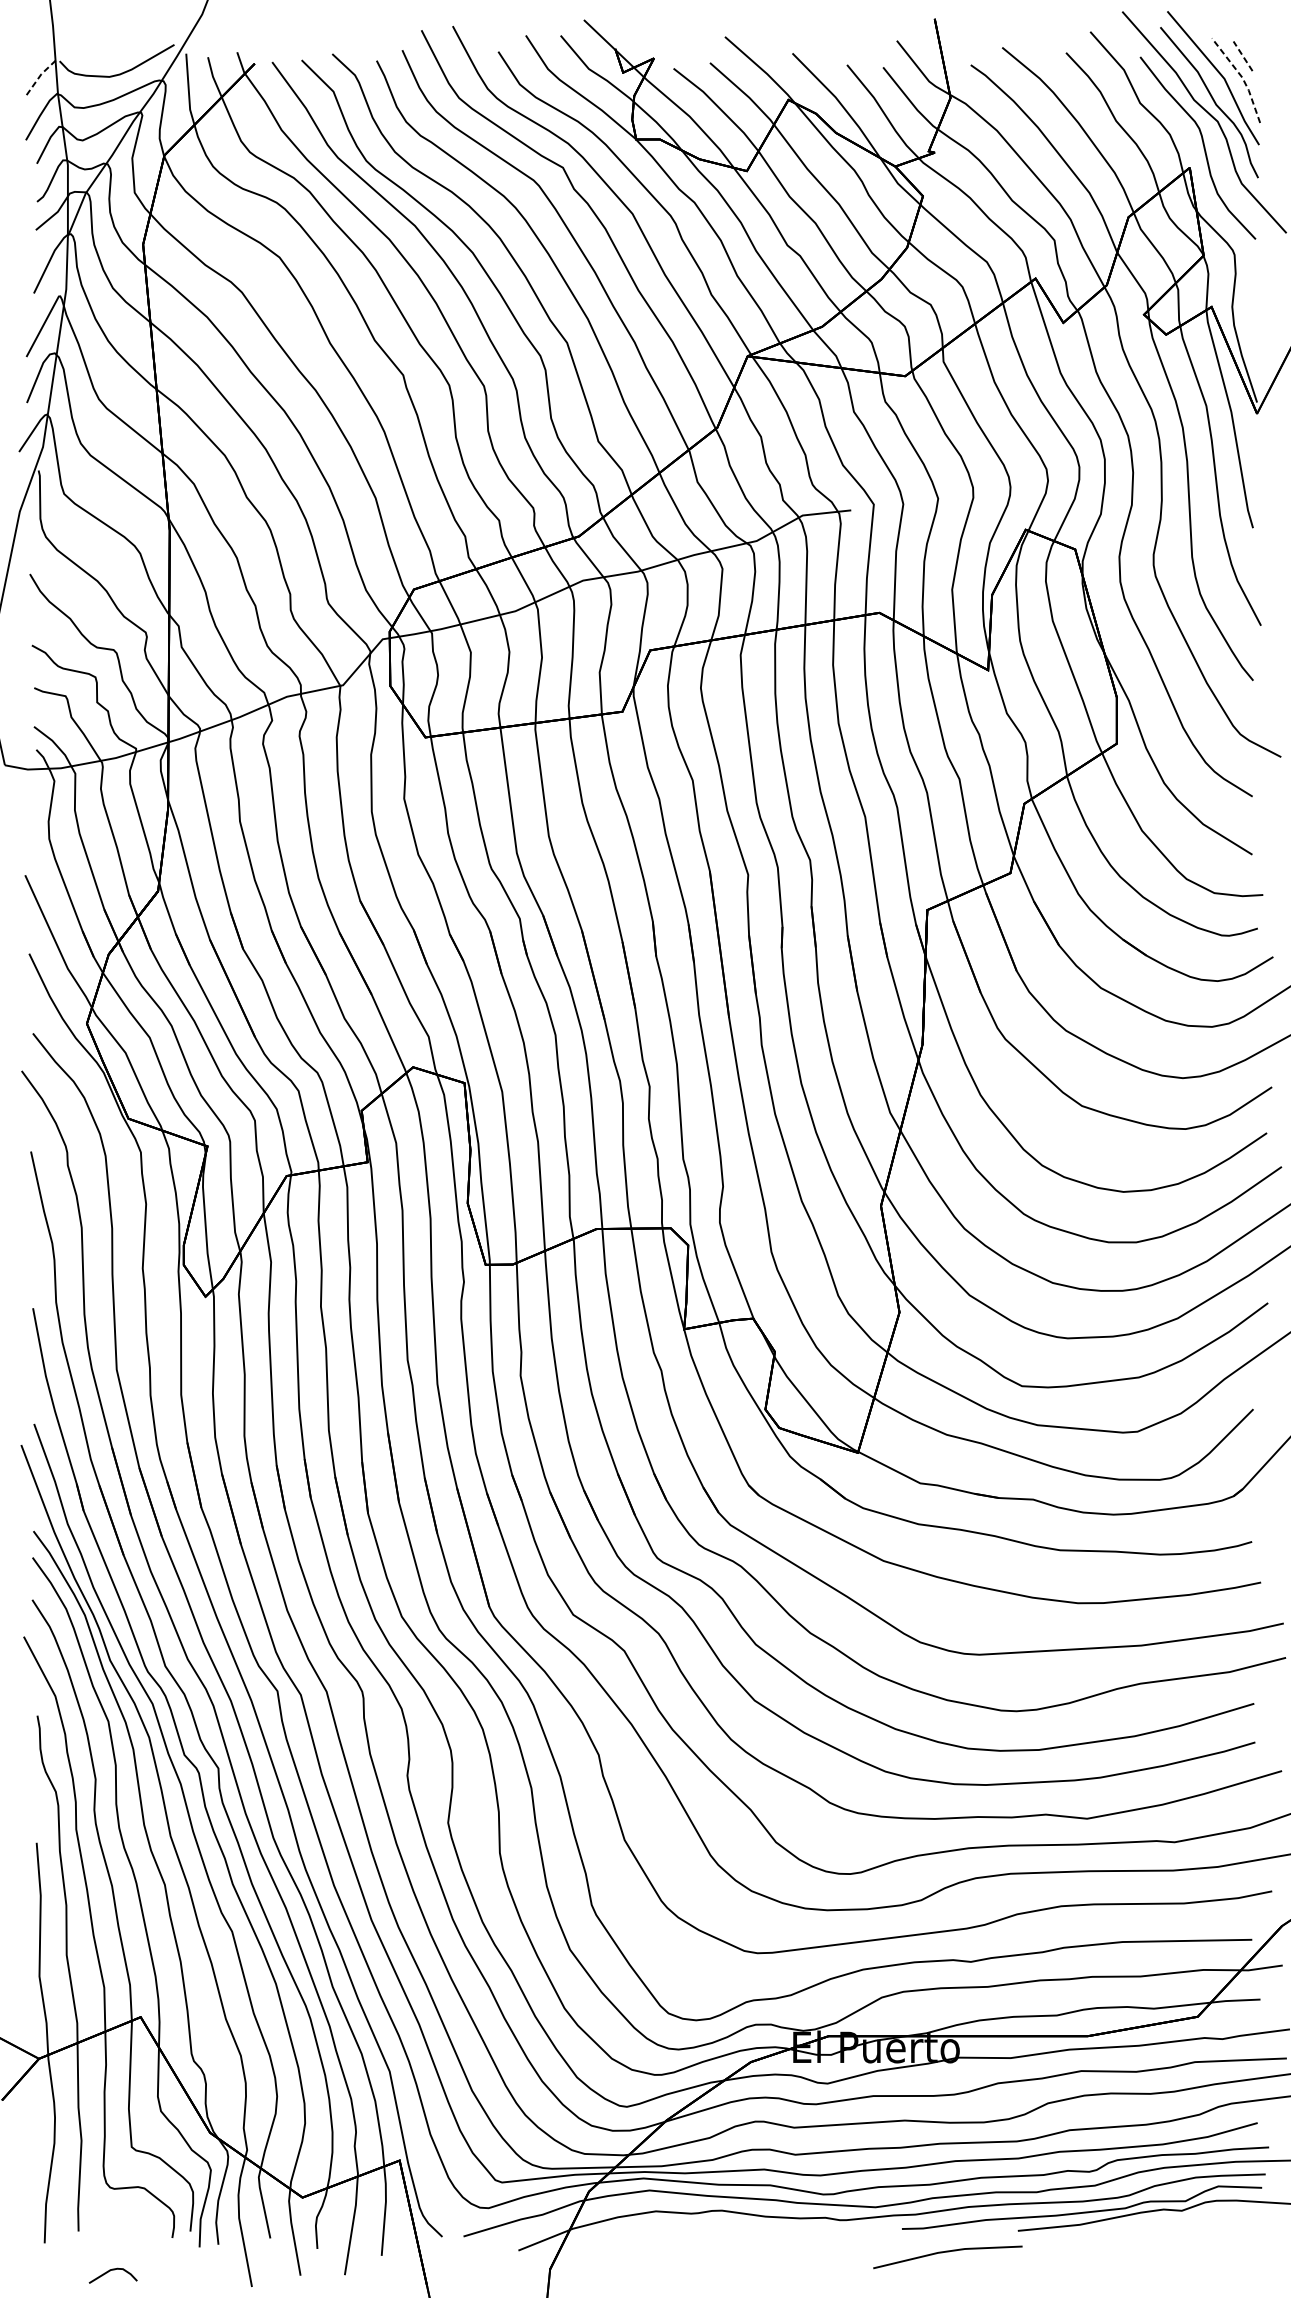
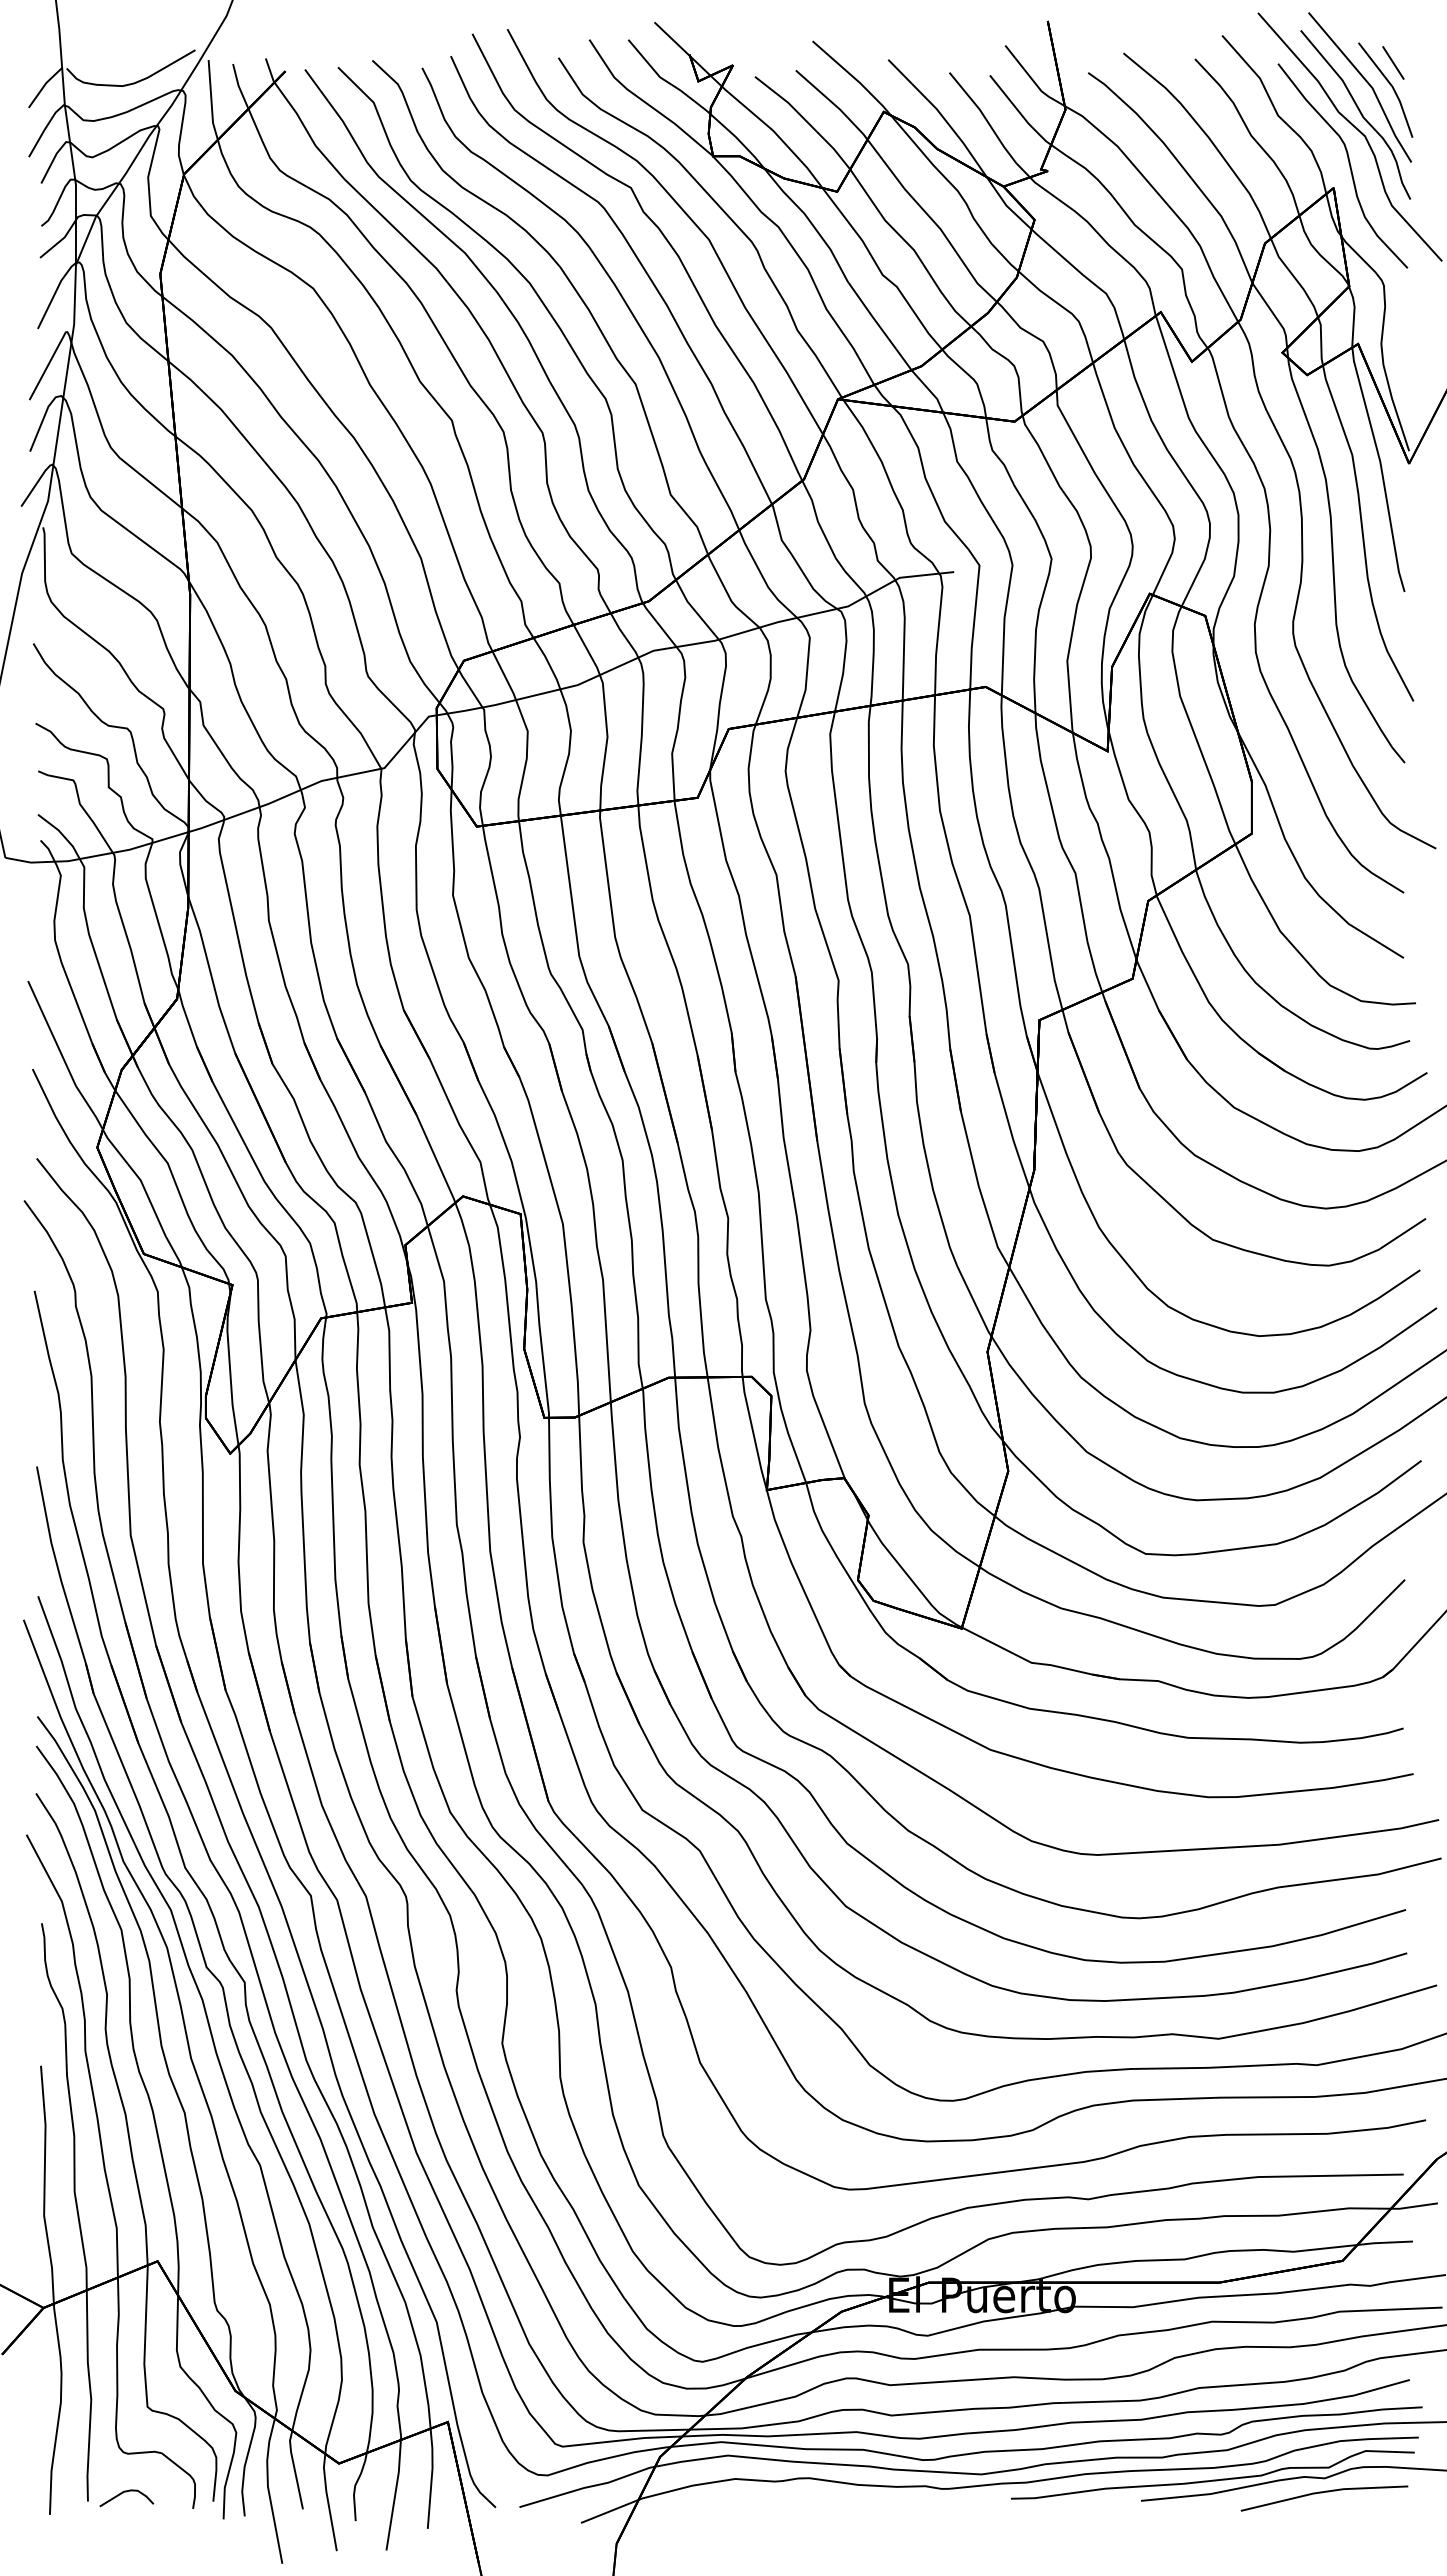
line: (1243, 55) -> (1393, 62), dashed -> solid
line: (39, 77) -> (44, 86), dashed -> solid
line: (1242, 77) -> (1392, 86), dashed -> solid
line: (946, 2252) -> (1322, 2493), moved
curve: (110, 2271) -> (123, 2493), moved

